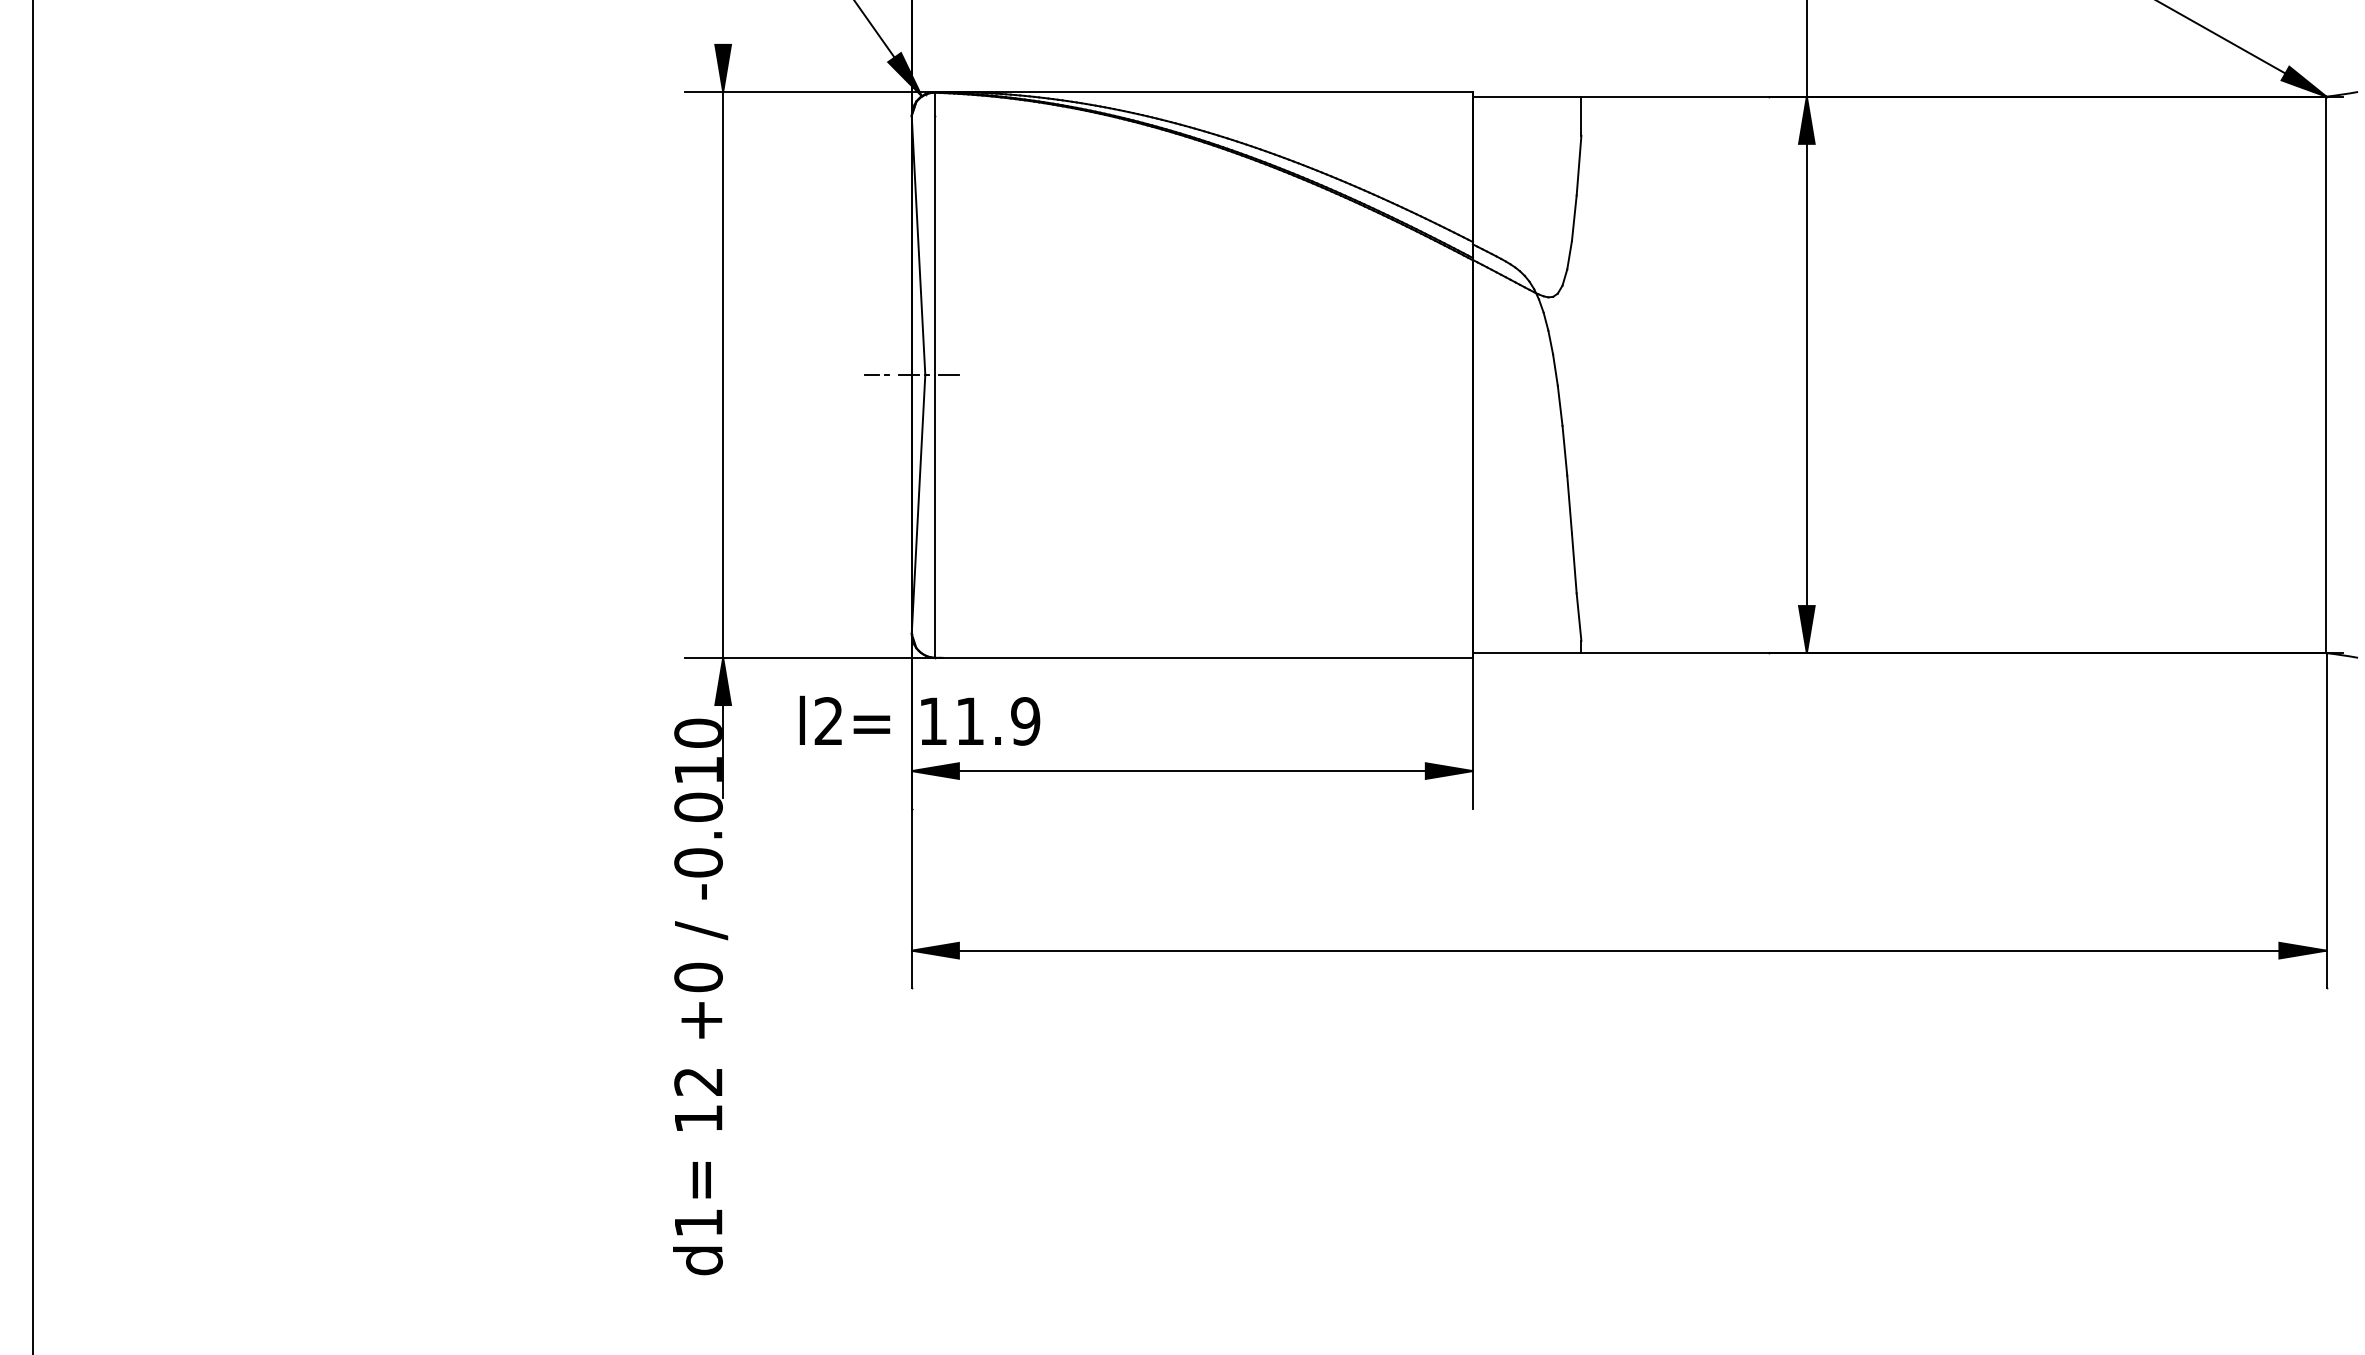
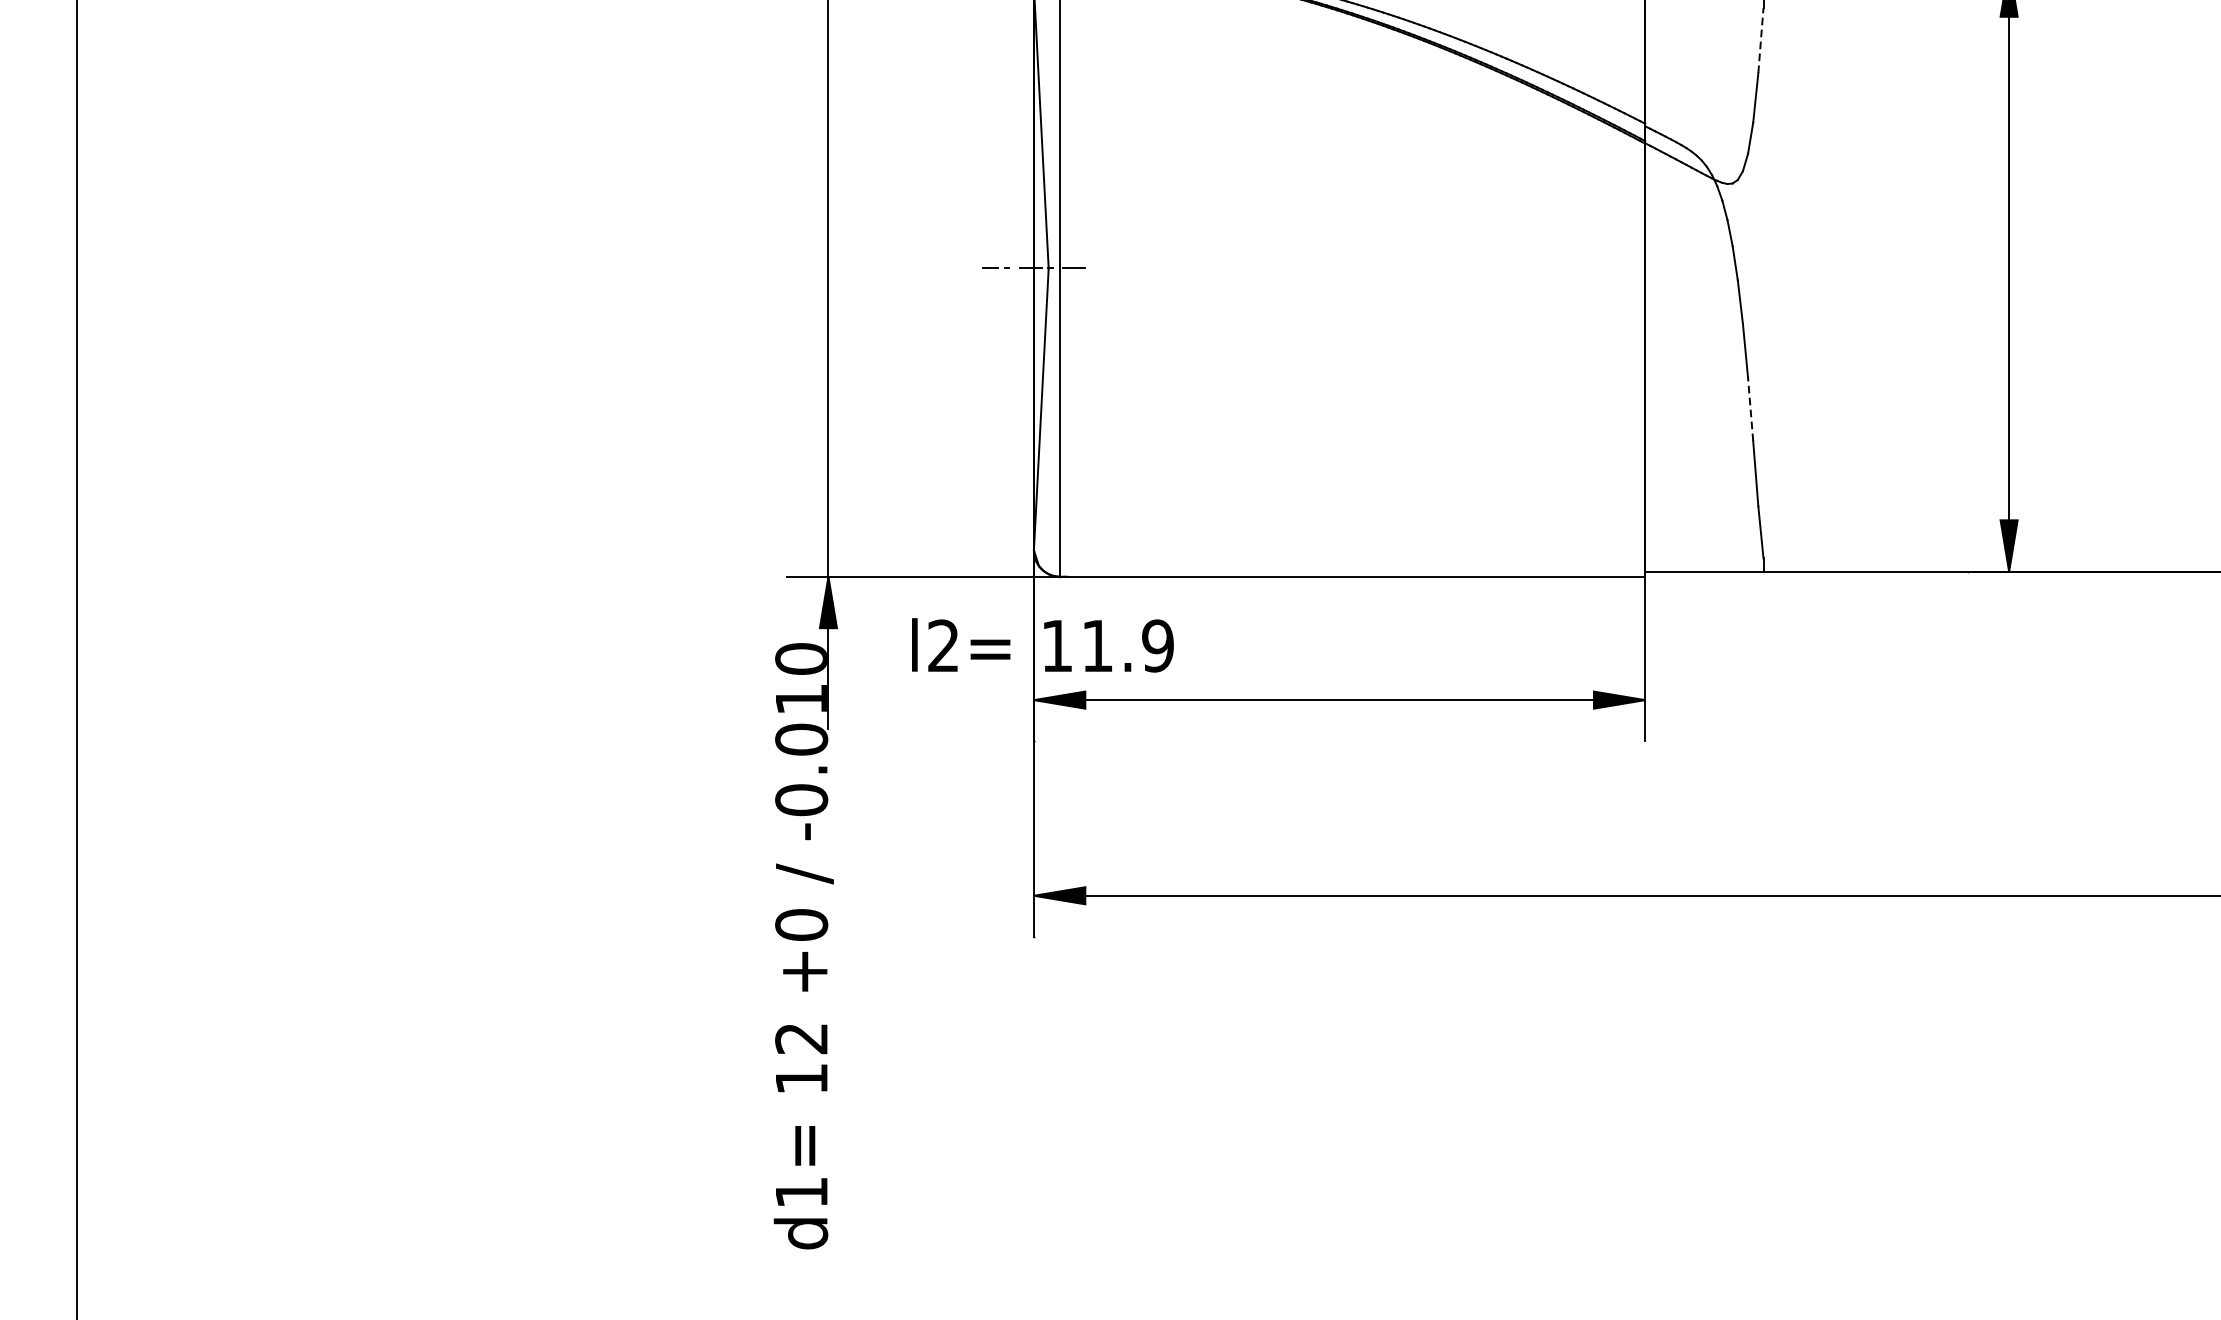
line: (1579, 165) -> (1761, 40), solid -> dashed
line: (1569, 503) -> (1750, 408), solid -> dashed

